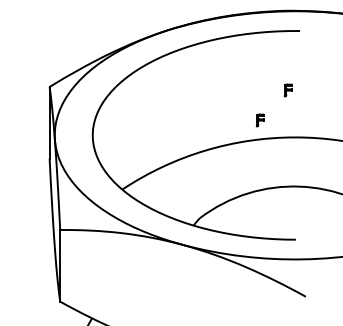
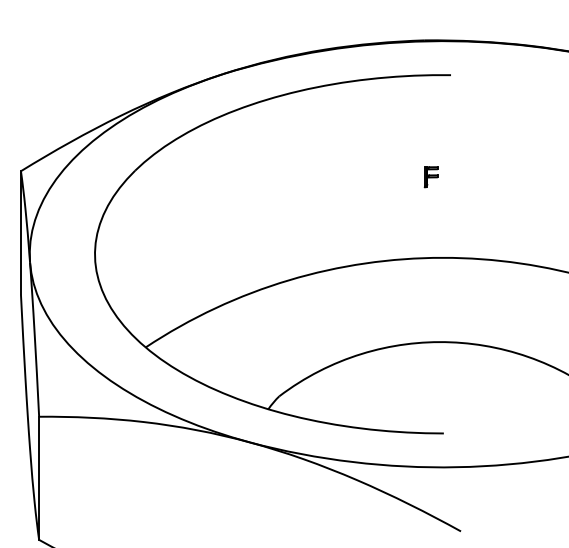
part: (259, 120) -> (381, 228), removed

